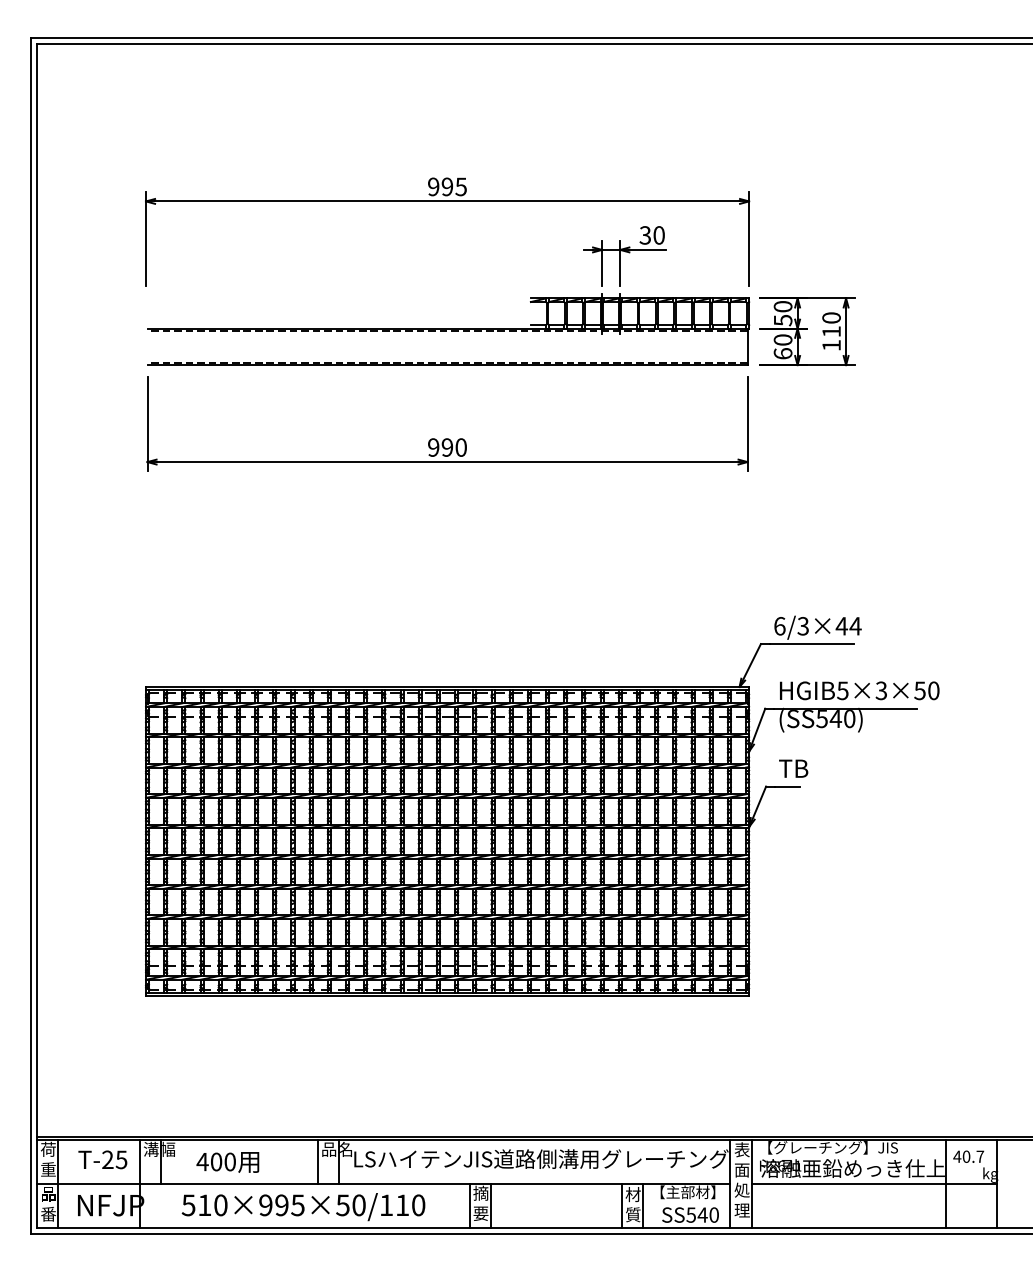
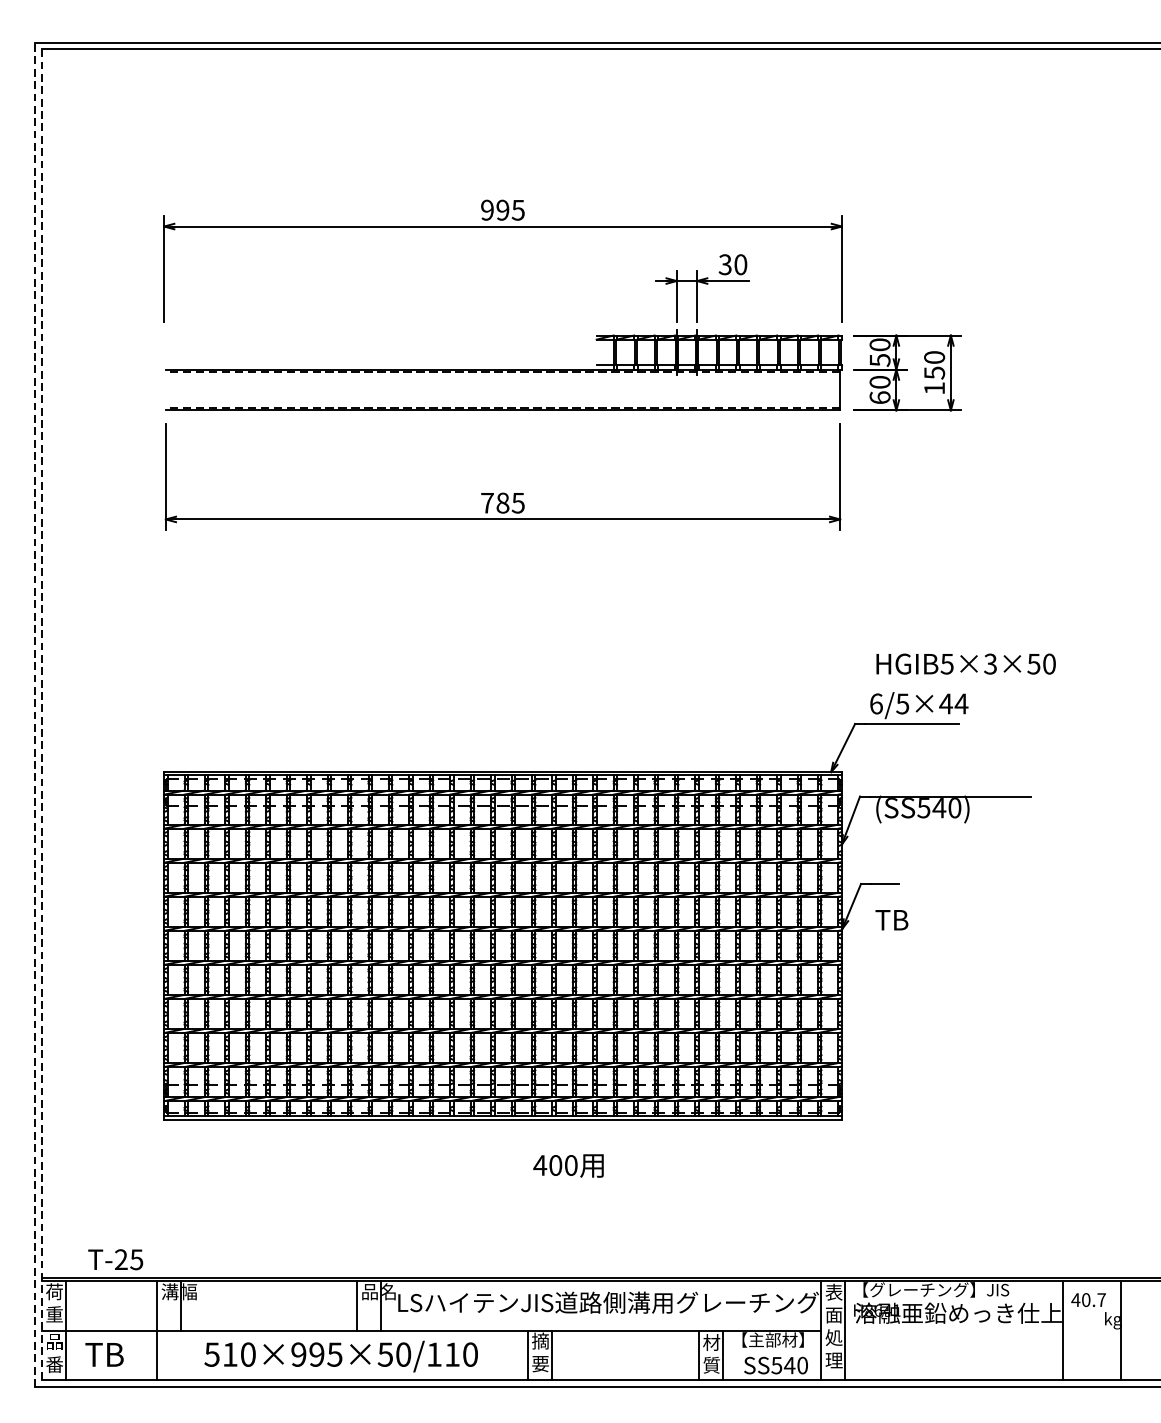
text: (831, 331) -> (934, 372), 110 -> 150
text: (447, 447) -> (502, 503), 990 -> 785
text: (803, 626) -> (903, 704), 6/3×44 -> 6/5×44
line: (31, 635) -> (35, 714), solid -> dashed
line: (37, 636) -> (42, 715), solid -> dashed
text: (859, 690) -> (965, 663), moved
text: (793, 768) -> (891, 919), moved
text: (102, 1159) -> (115, 1259), moved
text: (227, 1162) -> (568, 1166), moved
line: (874, 1183) -> (982, 1330), removed
text: (109, 1205) -> (123, 1354), NFJP -> TB

